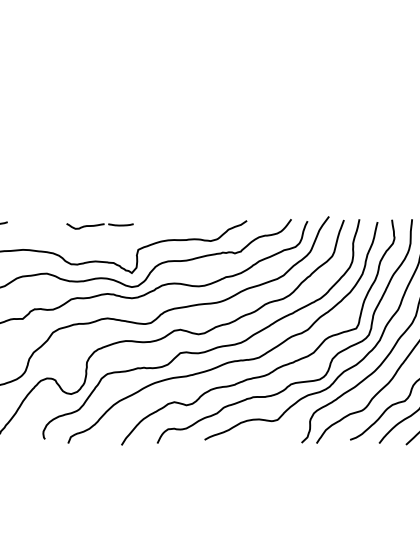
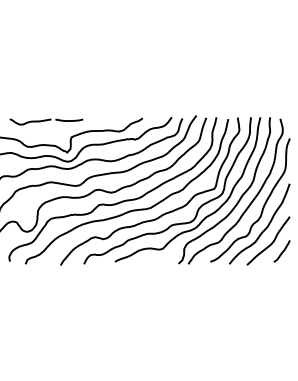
part: (100, 225) -> (46, 121), size x1.67

